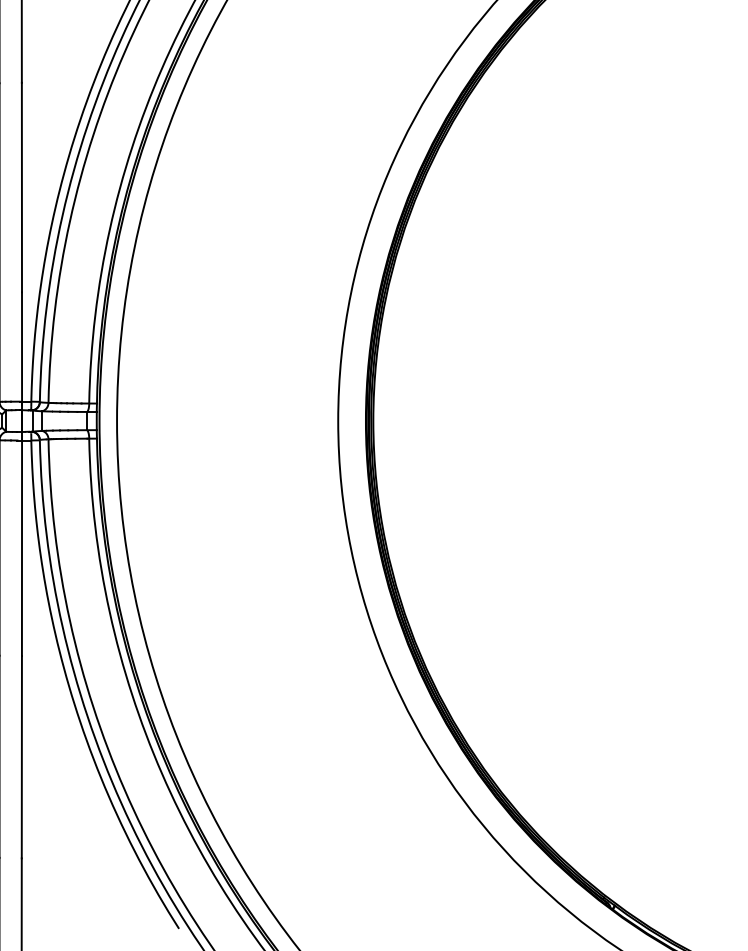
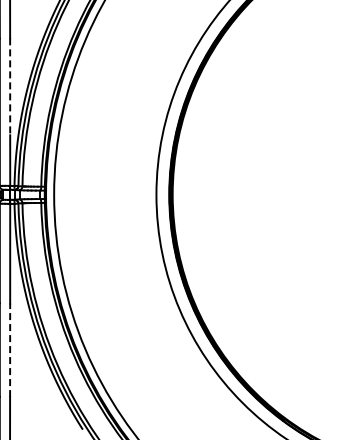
line: (22, 189) -> (10, 87), solid -> dashed
line: (22, 757) -> (10, 350), solid -> dashed

